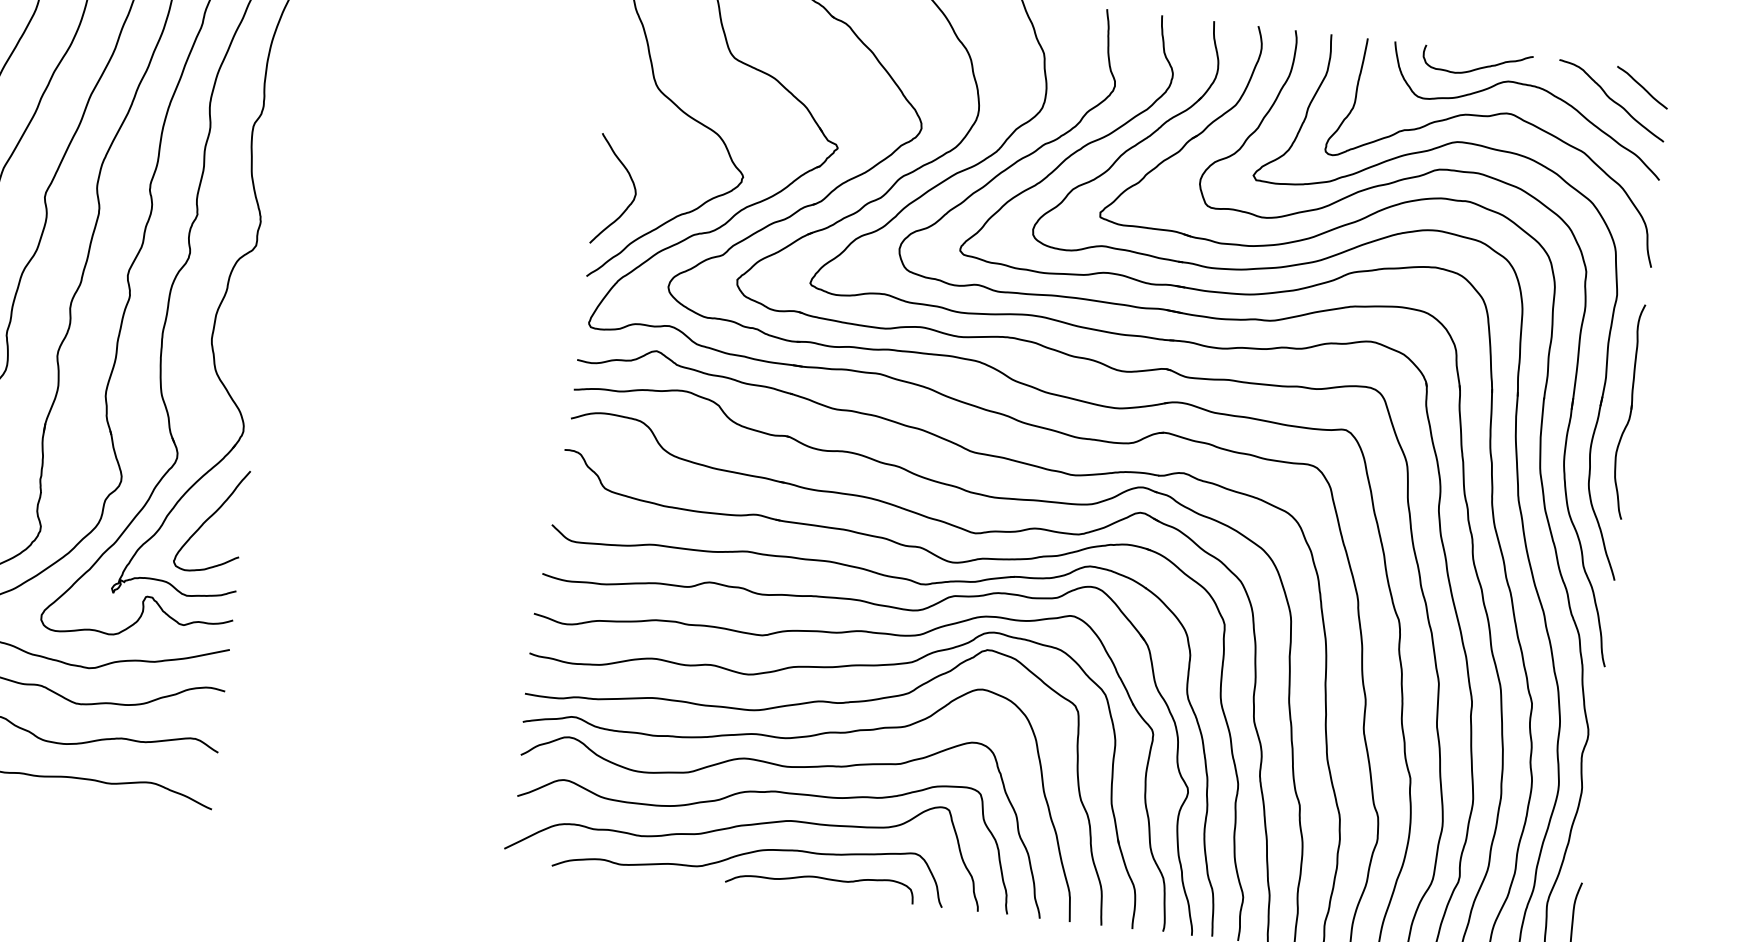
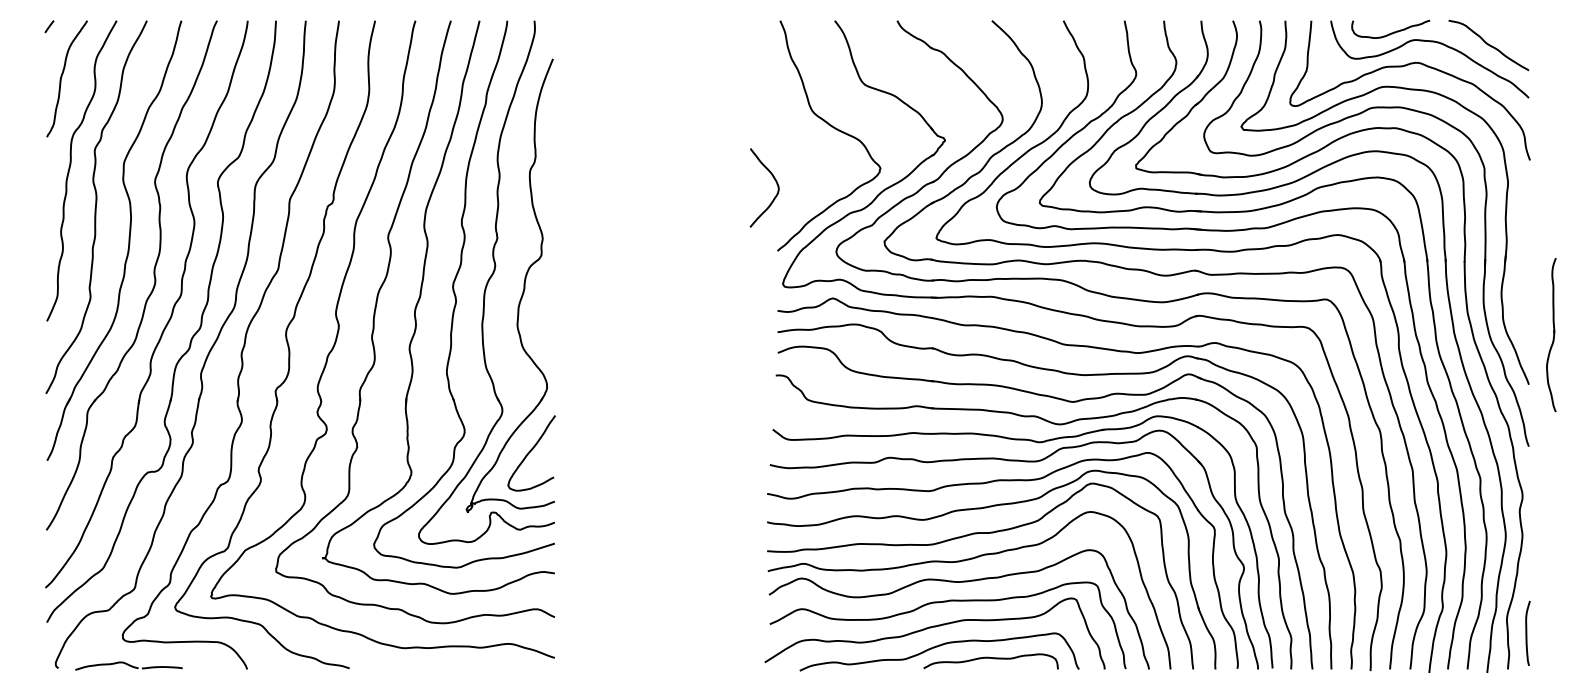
line: (1642, 87) -> (1509, 33), removed
curve: (632, 184) -> (775, 182), moved
part: (1627, 412) -> (1551, 335), moved

